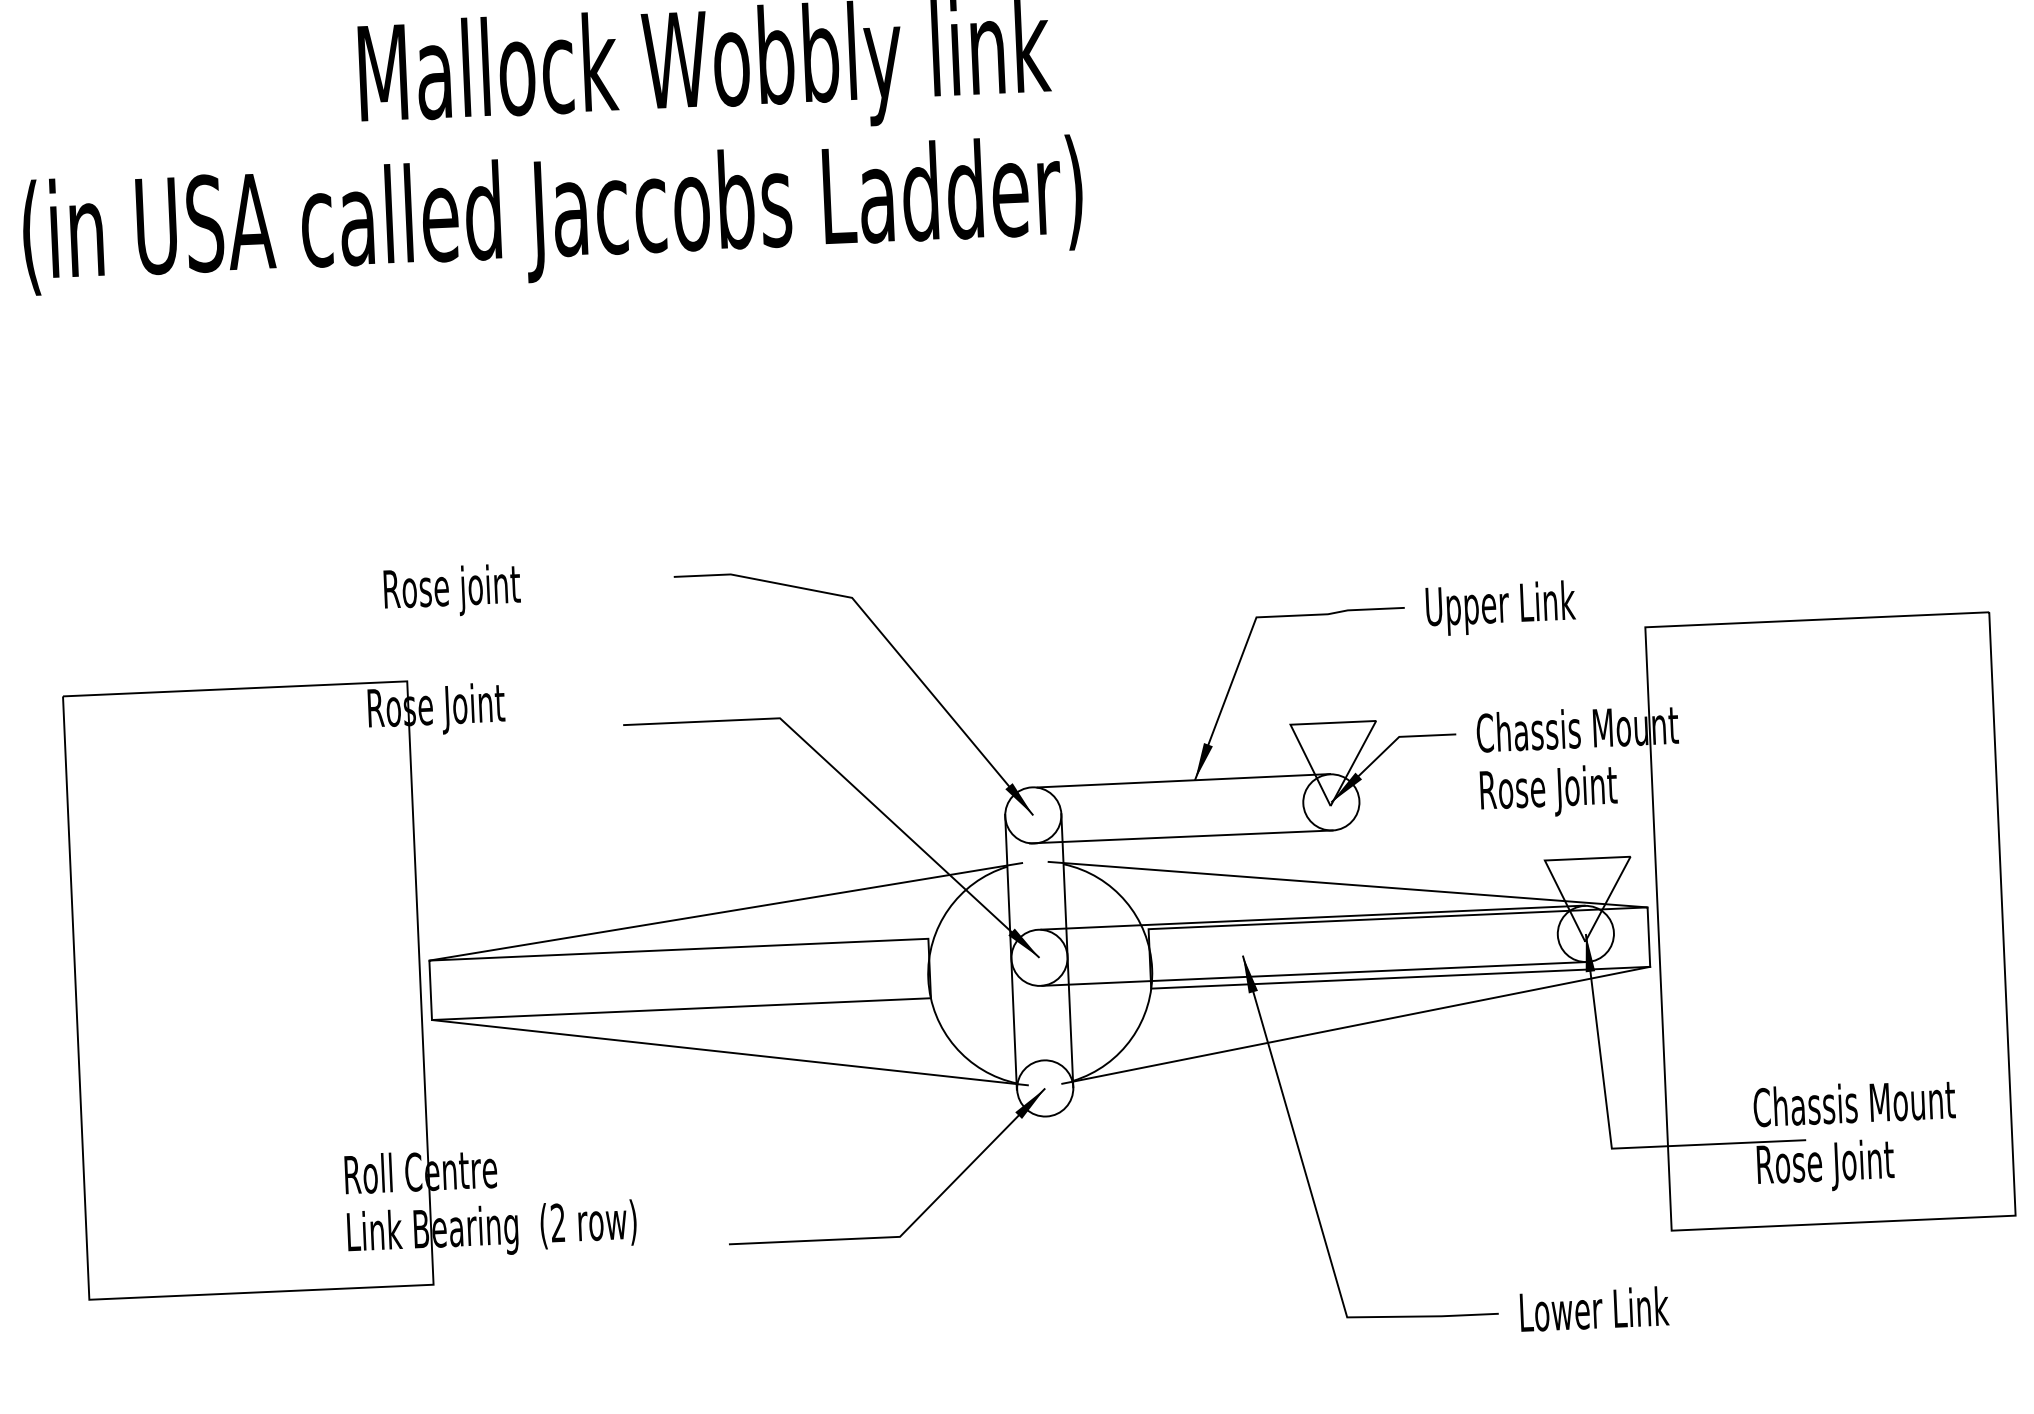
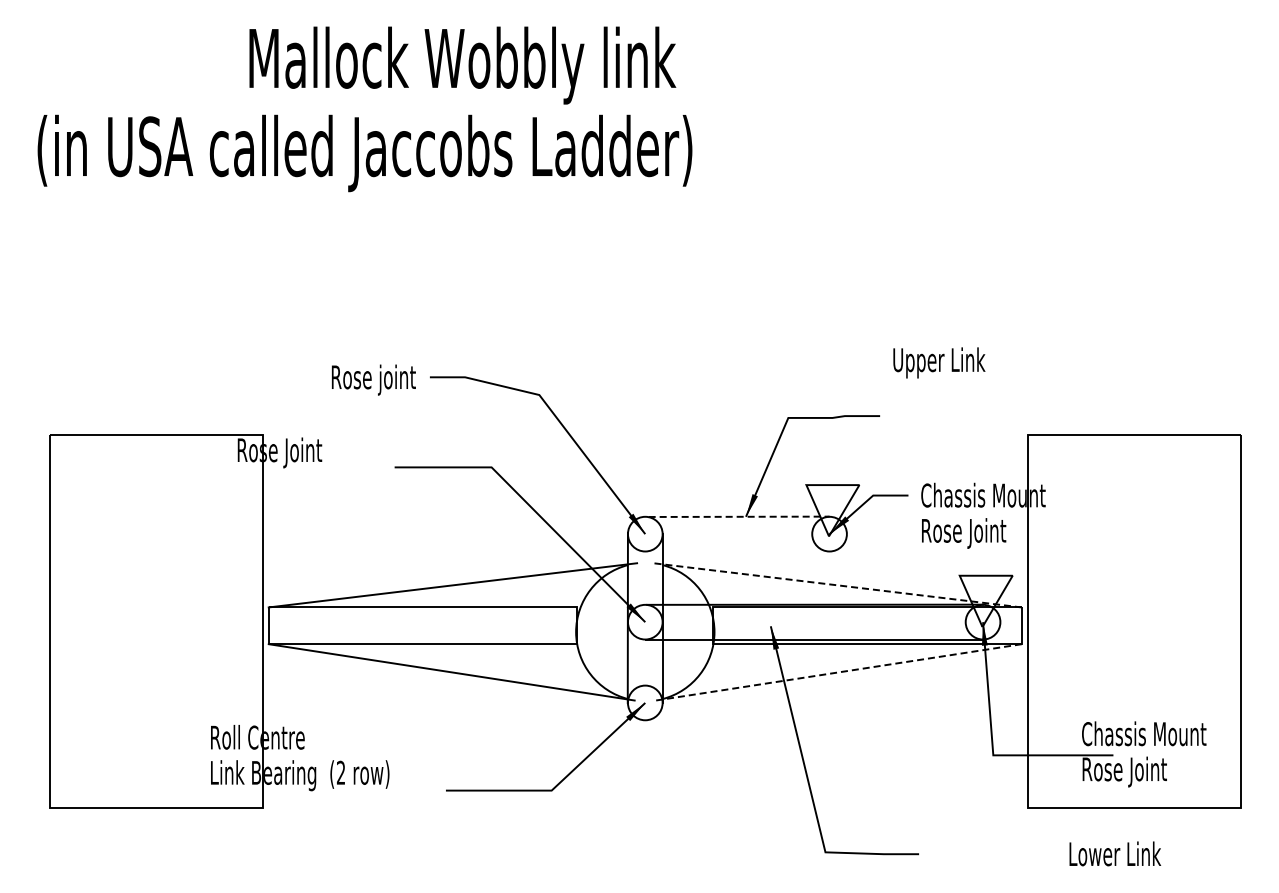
text: (451, 590) -> (373, 379), moved
text: (1501, 607) -> (939, 362), moved
line: (1184, 780) -> (739, 516), solid -> dashed
line: (1180, 837) -> (735, 551), removed
line: (1347, 884) -> (837, 585), solid -> dashed
line: (1355, 1025) -> (838, 672), solid -> dashed
text: (1594, 1308) -> (1115, 853), moved

